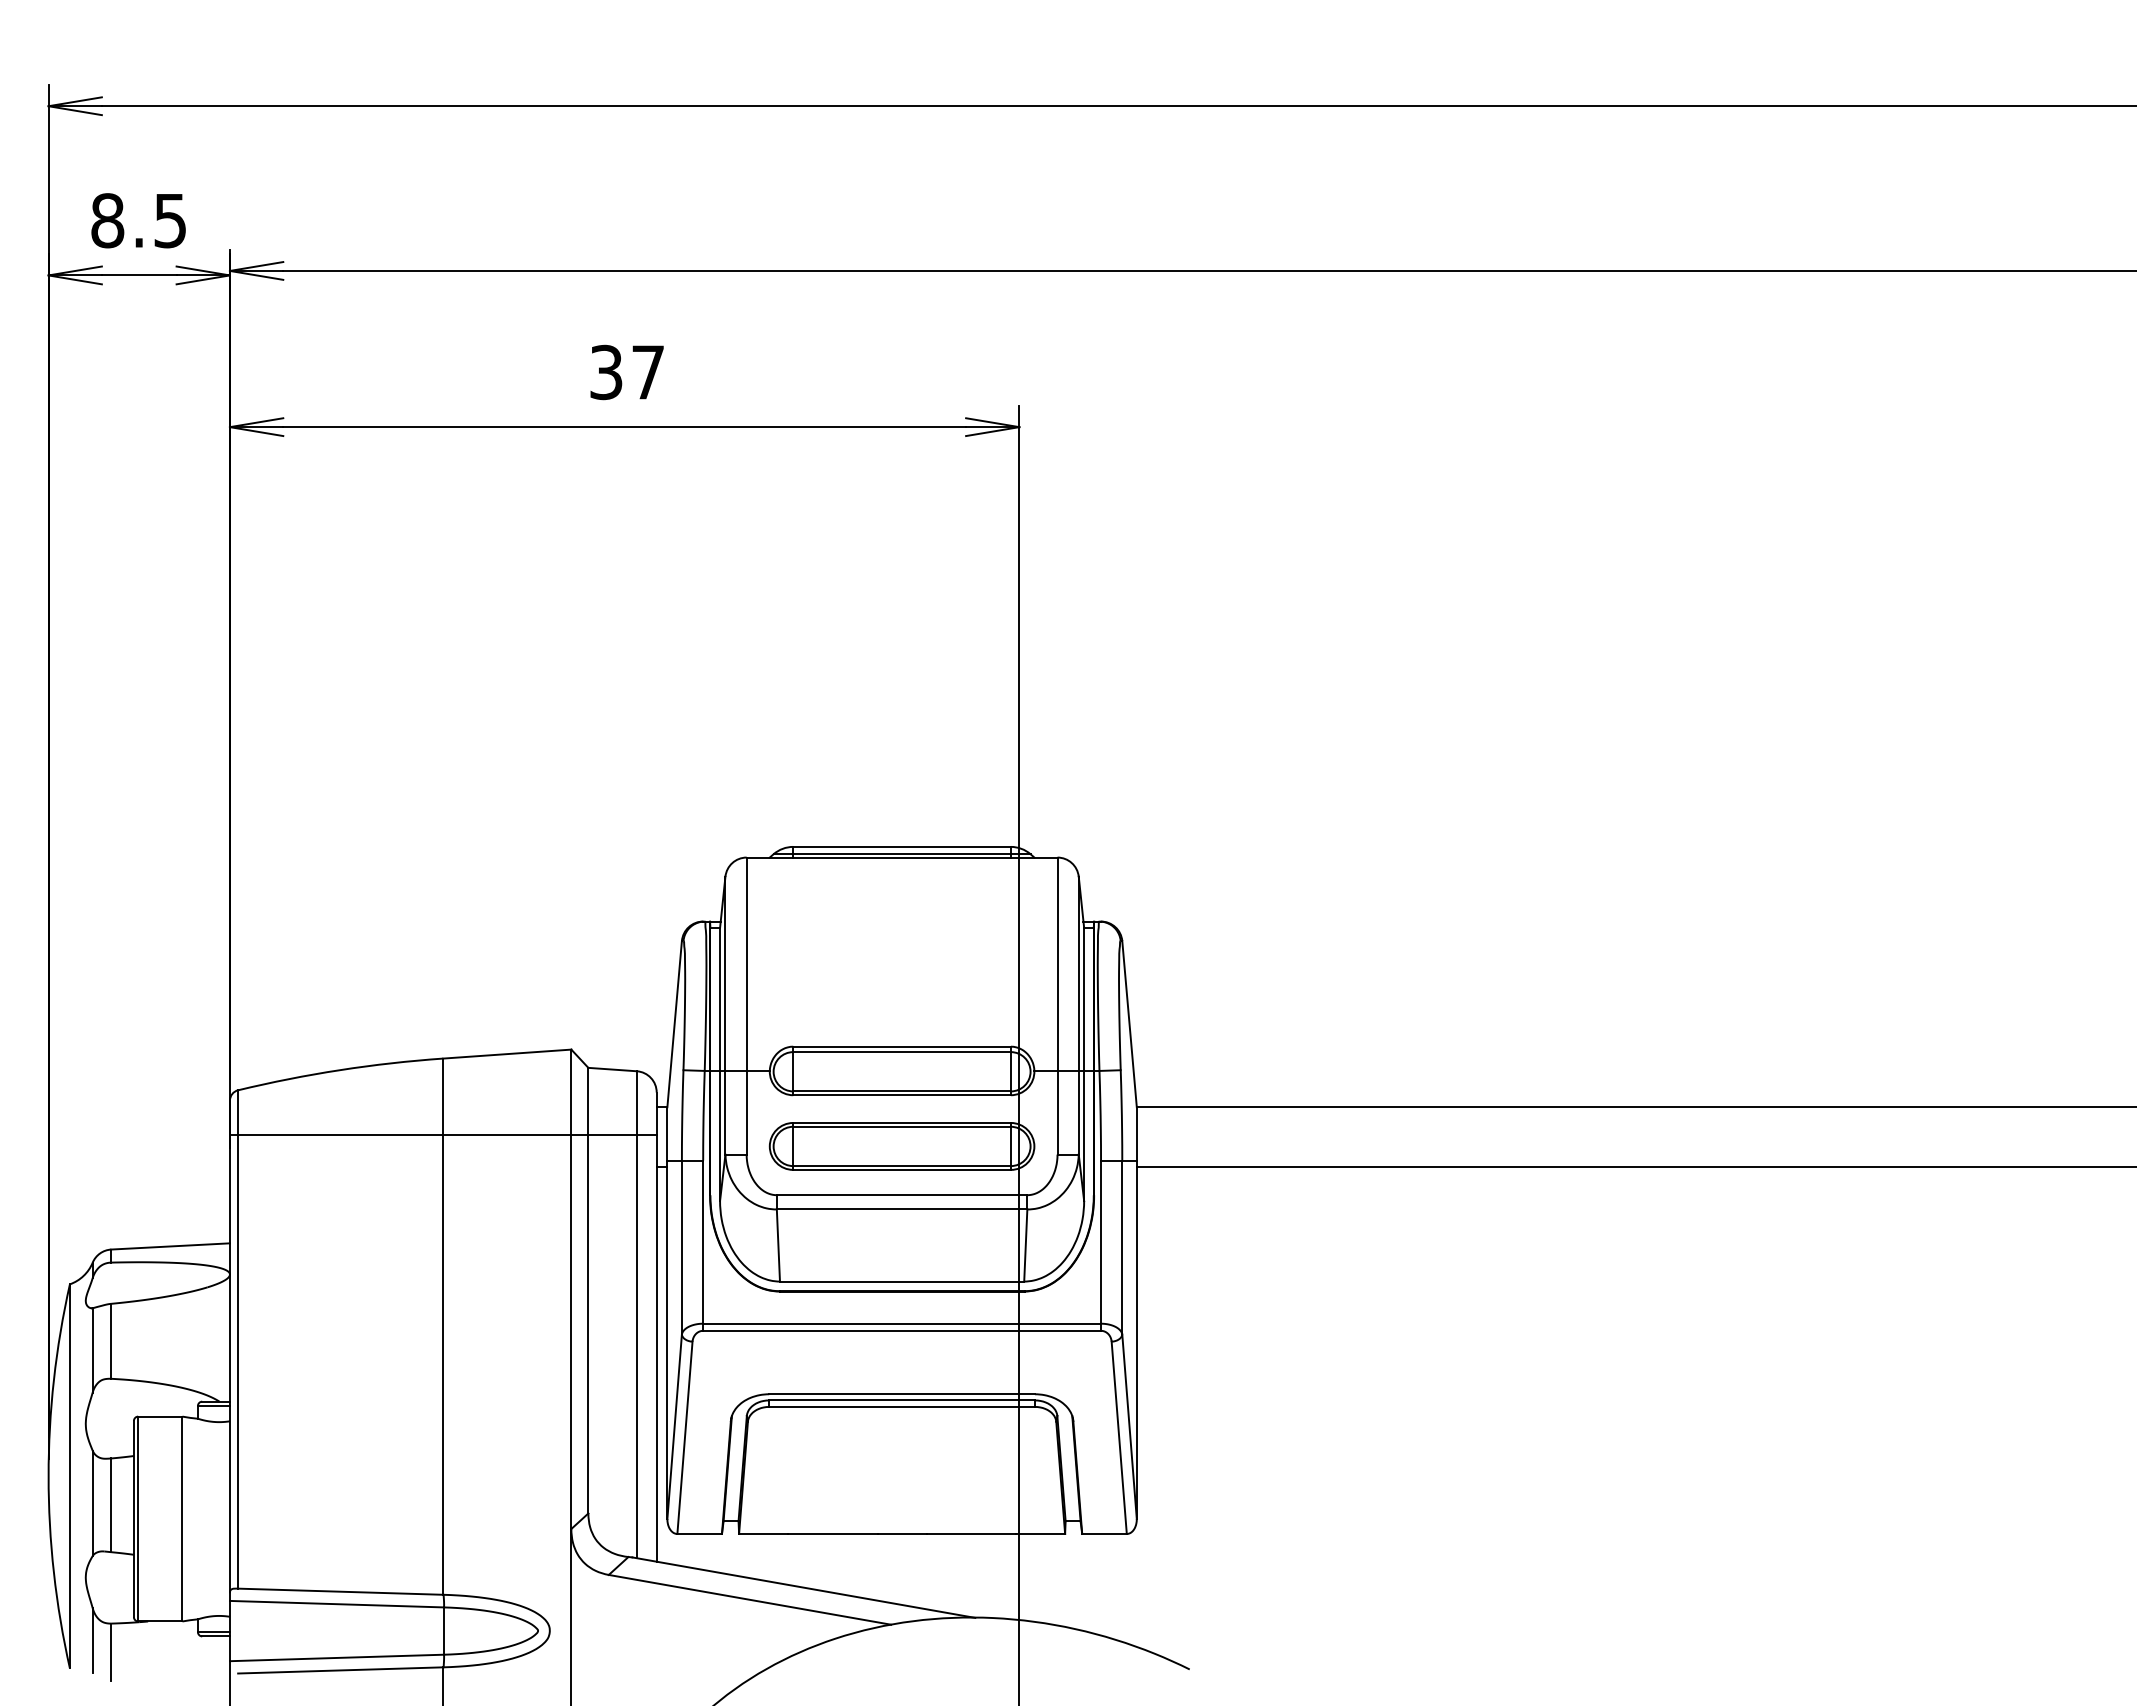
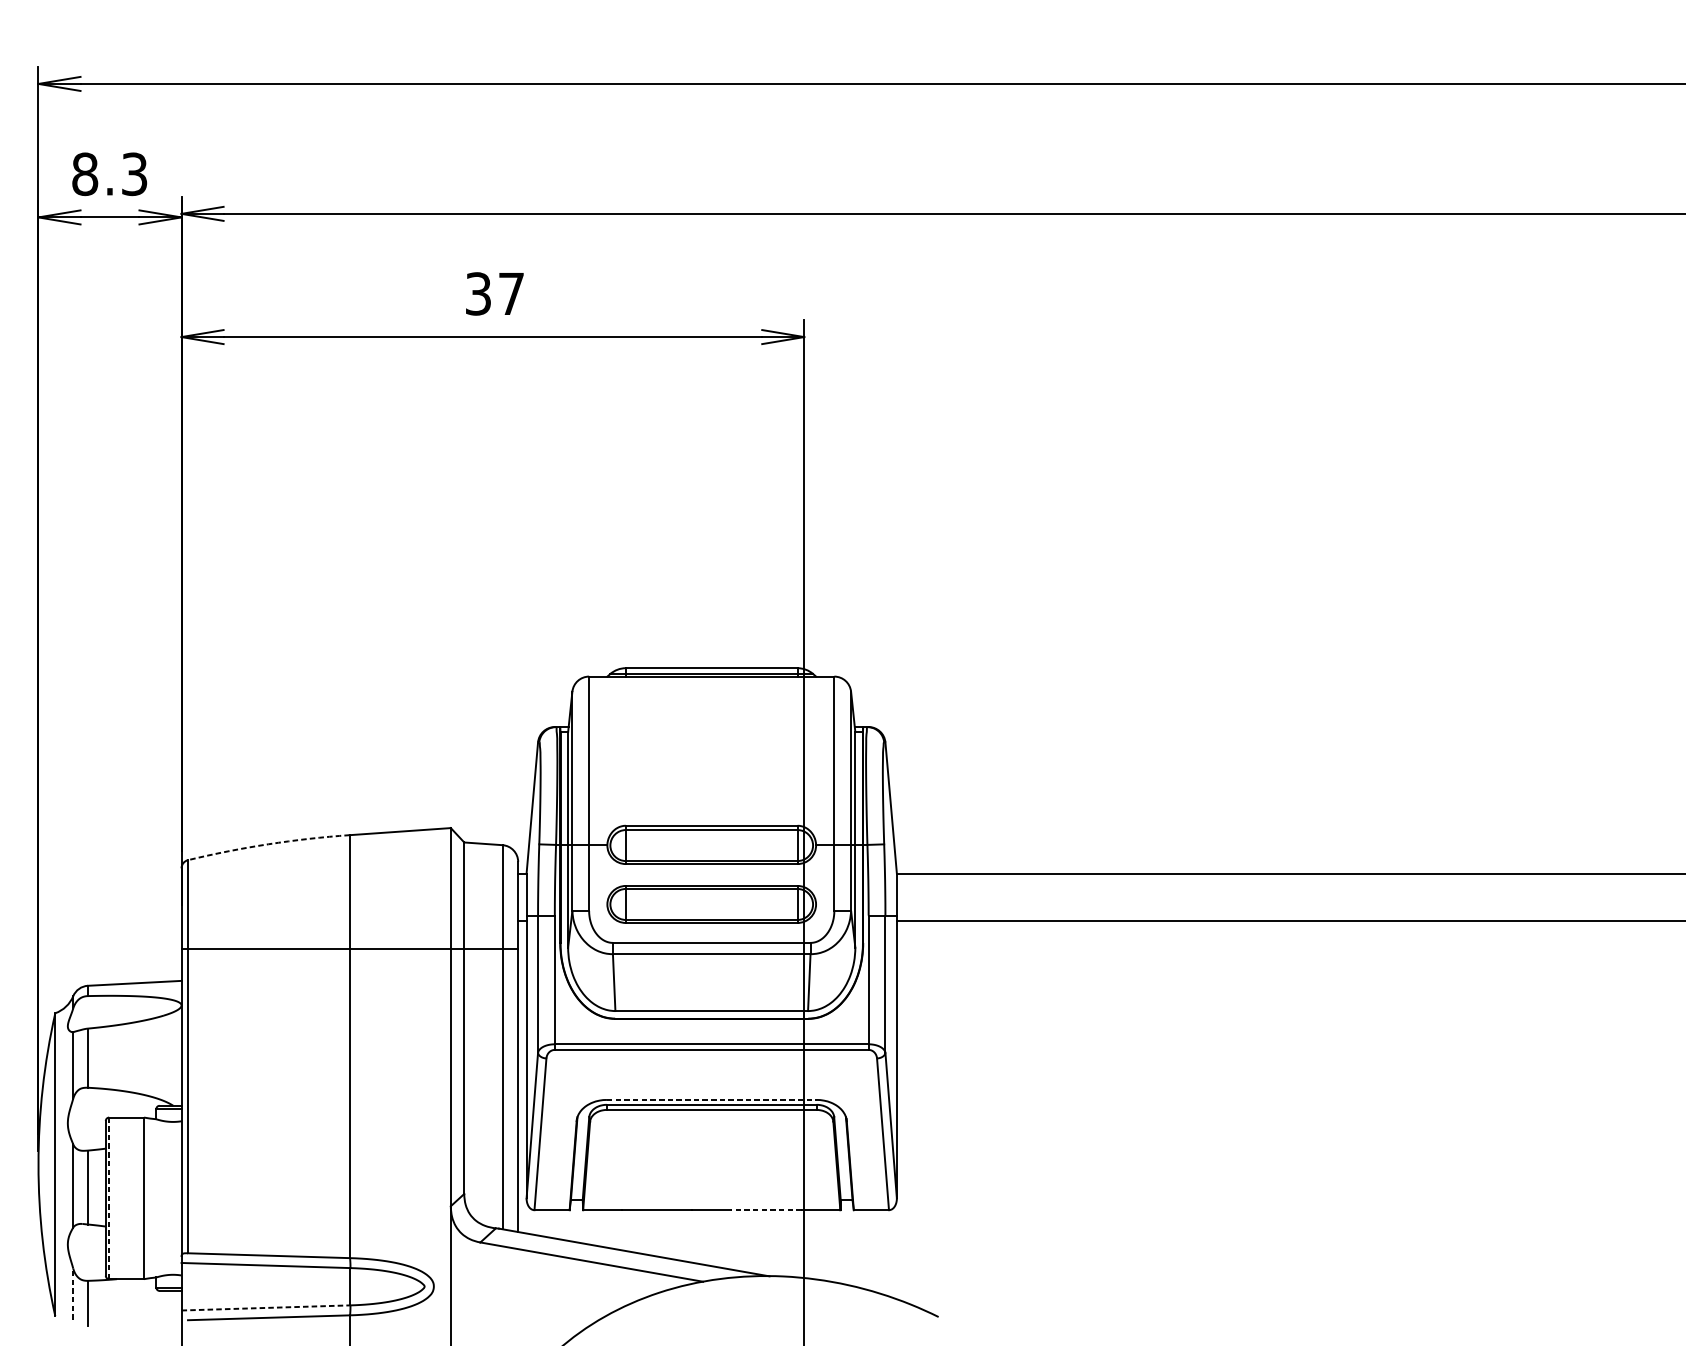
text: (170, 220) -> (134, 174), 8.5 -> 8.3
arc: (340, 1070) -> (268, 844), solid -> dashed
line: (442, 1134) -> (349, 948), moved
line: (902, 1394) -> (712, 1100), solid -> dashed
line: (138, 1518) -> (109, 1197), solid -> dashed
line: (971, 1533) -> (766, 1209), solid -> dashed
line: (92, 1640) -> (73, 1294), solid -> dashed
line: (337, 1657) -> (266, 1307), solid -> dashed

